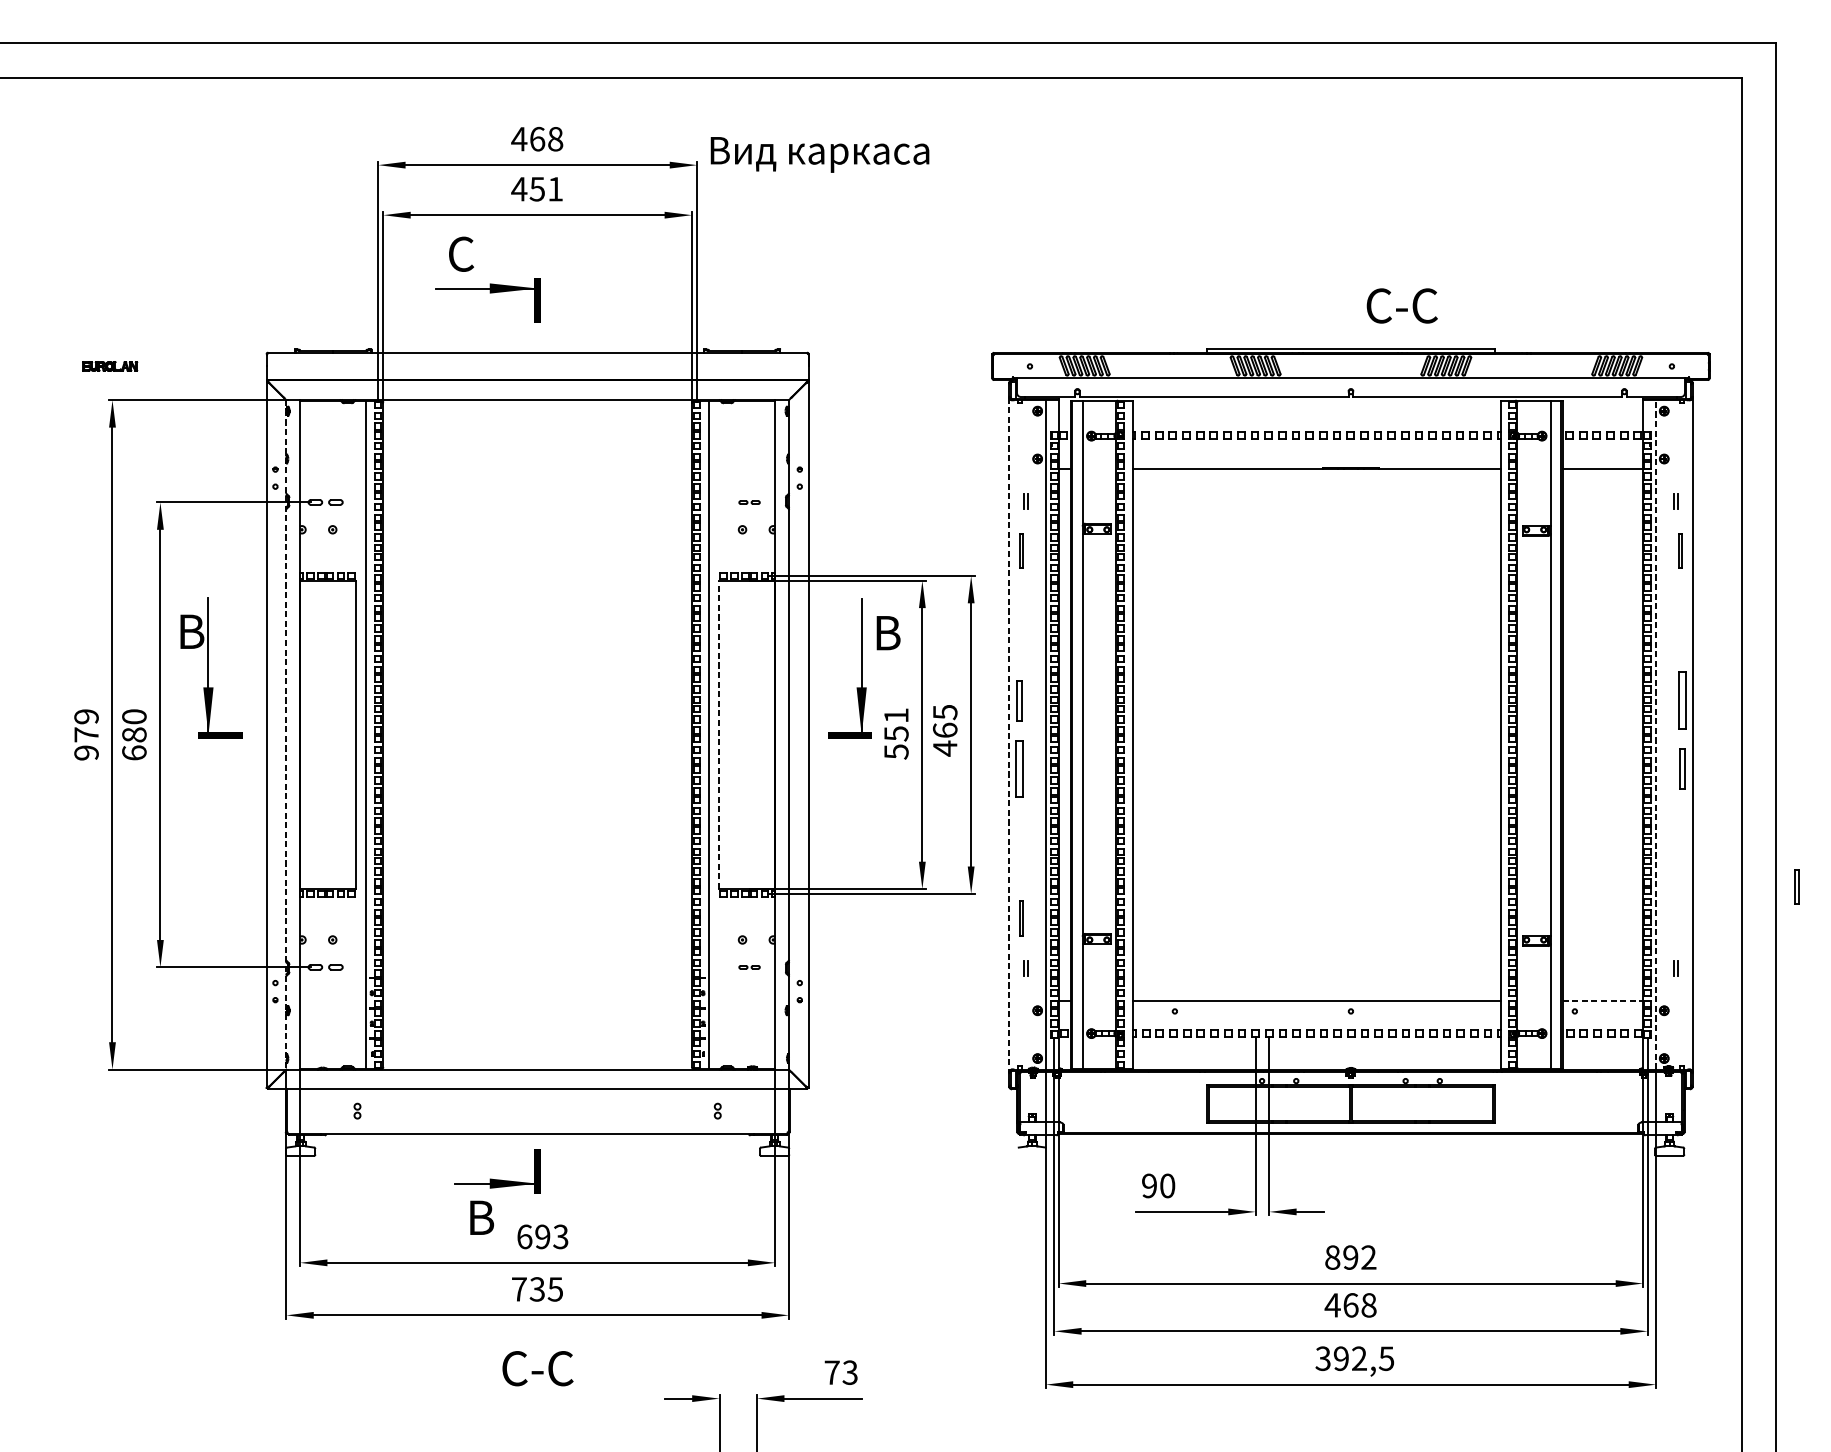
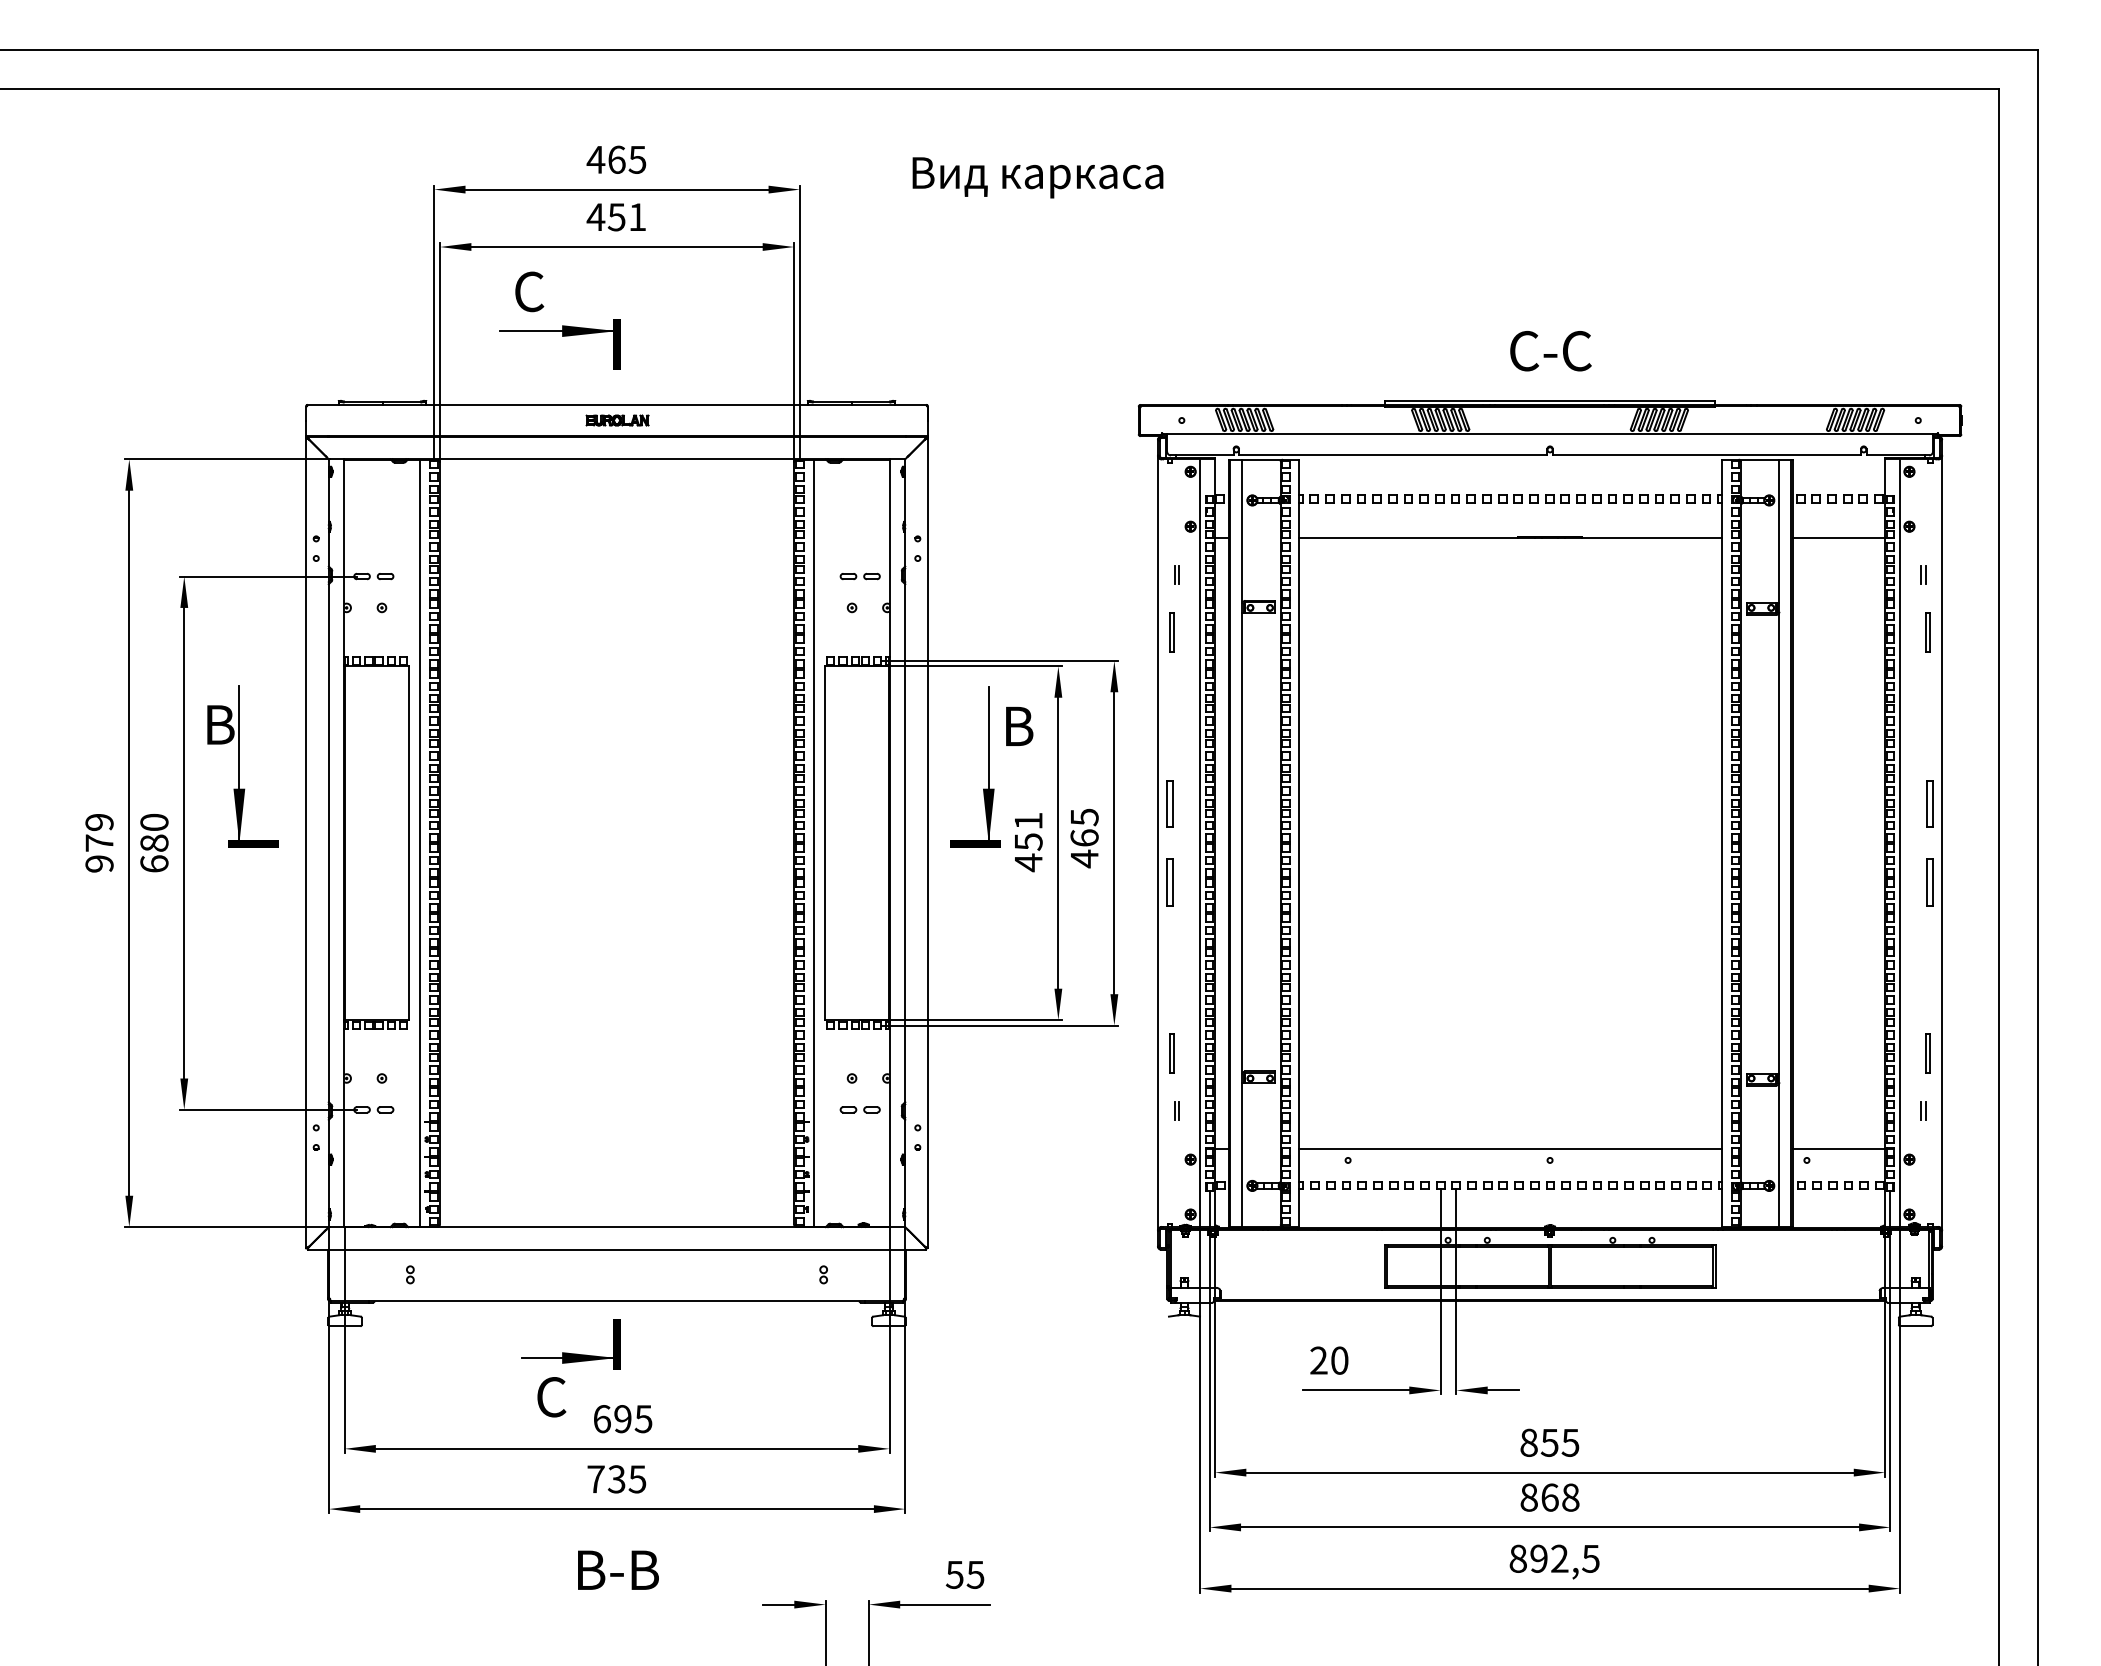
text: (555, 138) -> (637, 159), 468 -> 465
text: (819, 154) -> (1037, 177), moved
text: (1401, 306) -> (1550, 351), moved
part: (110, 366) -> (617, 420), moved
part: (749, 502) -> (859, 576), size x1.67
part: (1681, 700) -> (1929, 803), size x0.71
line: (286, 735) -> (328, 843), dashed -> solid
line: (719, 735) -> (825, 843), dashed -> solid
line: (1009, 735) -> (1158, 843), dashed -> solid
line: (1656, 735) -> (1900, 843), dashed -> solid
text: (896, 751) -> (1028, 862), 551 -> 451
part: (1019, 769) -> (1169, 882), size x0.71
part: (1796, 886) -> (1927, 1053), moved
part: (749, 967) -> (859, 1109), size x1.67
line: (1603, 1001) -> (1839, 1148), dashed -> solid
text: (1149, 1185) -> (1318, 1360), 90 -> 20
text: (481, 1218) -> (552, 1397), B -> C
text: (560, 1236) -> (643, 1418), 693 -> 695
text: (1359, 1257) -> (1559, 1442), 892 -> 855
text: (1332, 1305) -> (1528, 1497), 468 -> 868
text: (1322, 1358) -> (1517, 1558), 392,5 -> 892,5
text: (538, 1368) -> (617, 1570), C-C -> B-B
text: (840, 1372) -> (964, 1574), 73 -> 55

